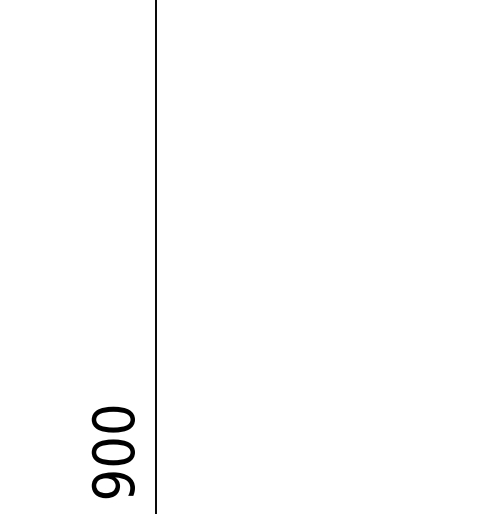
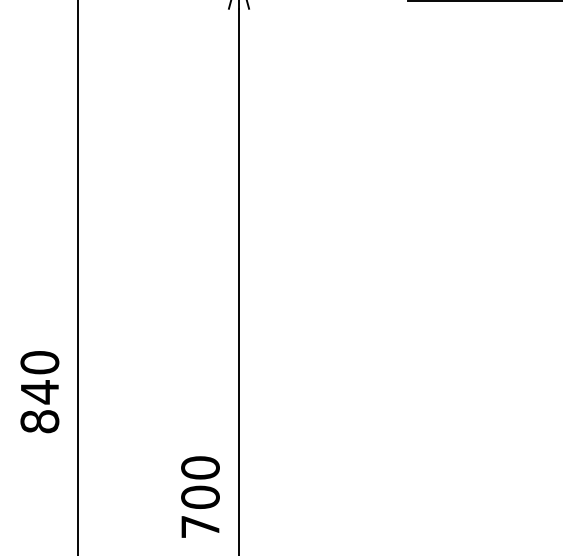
text: (113, 484) -> (200, 526), 900 -> 700

